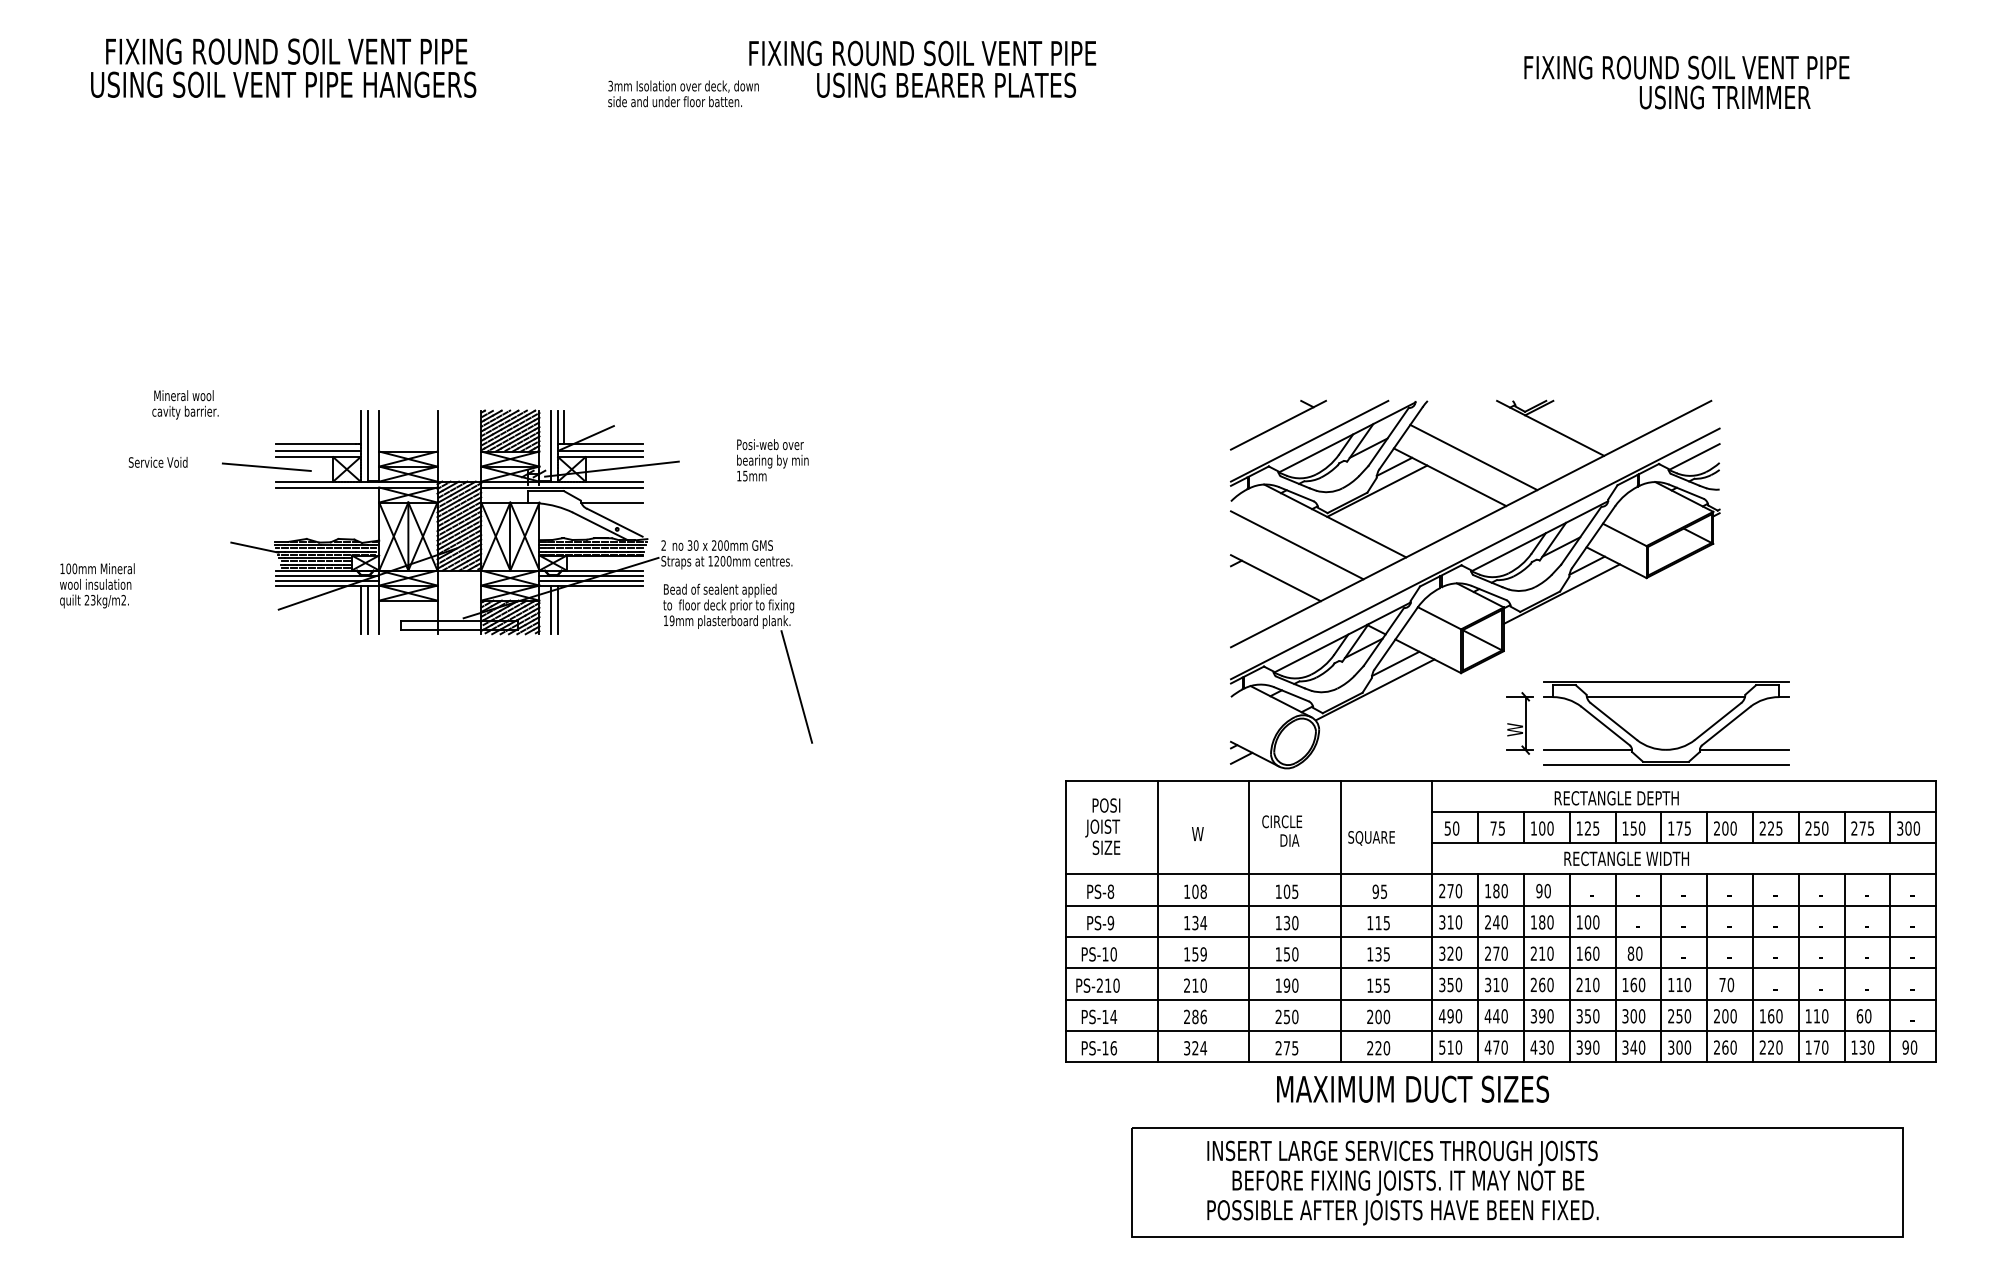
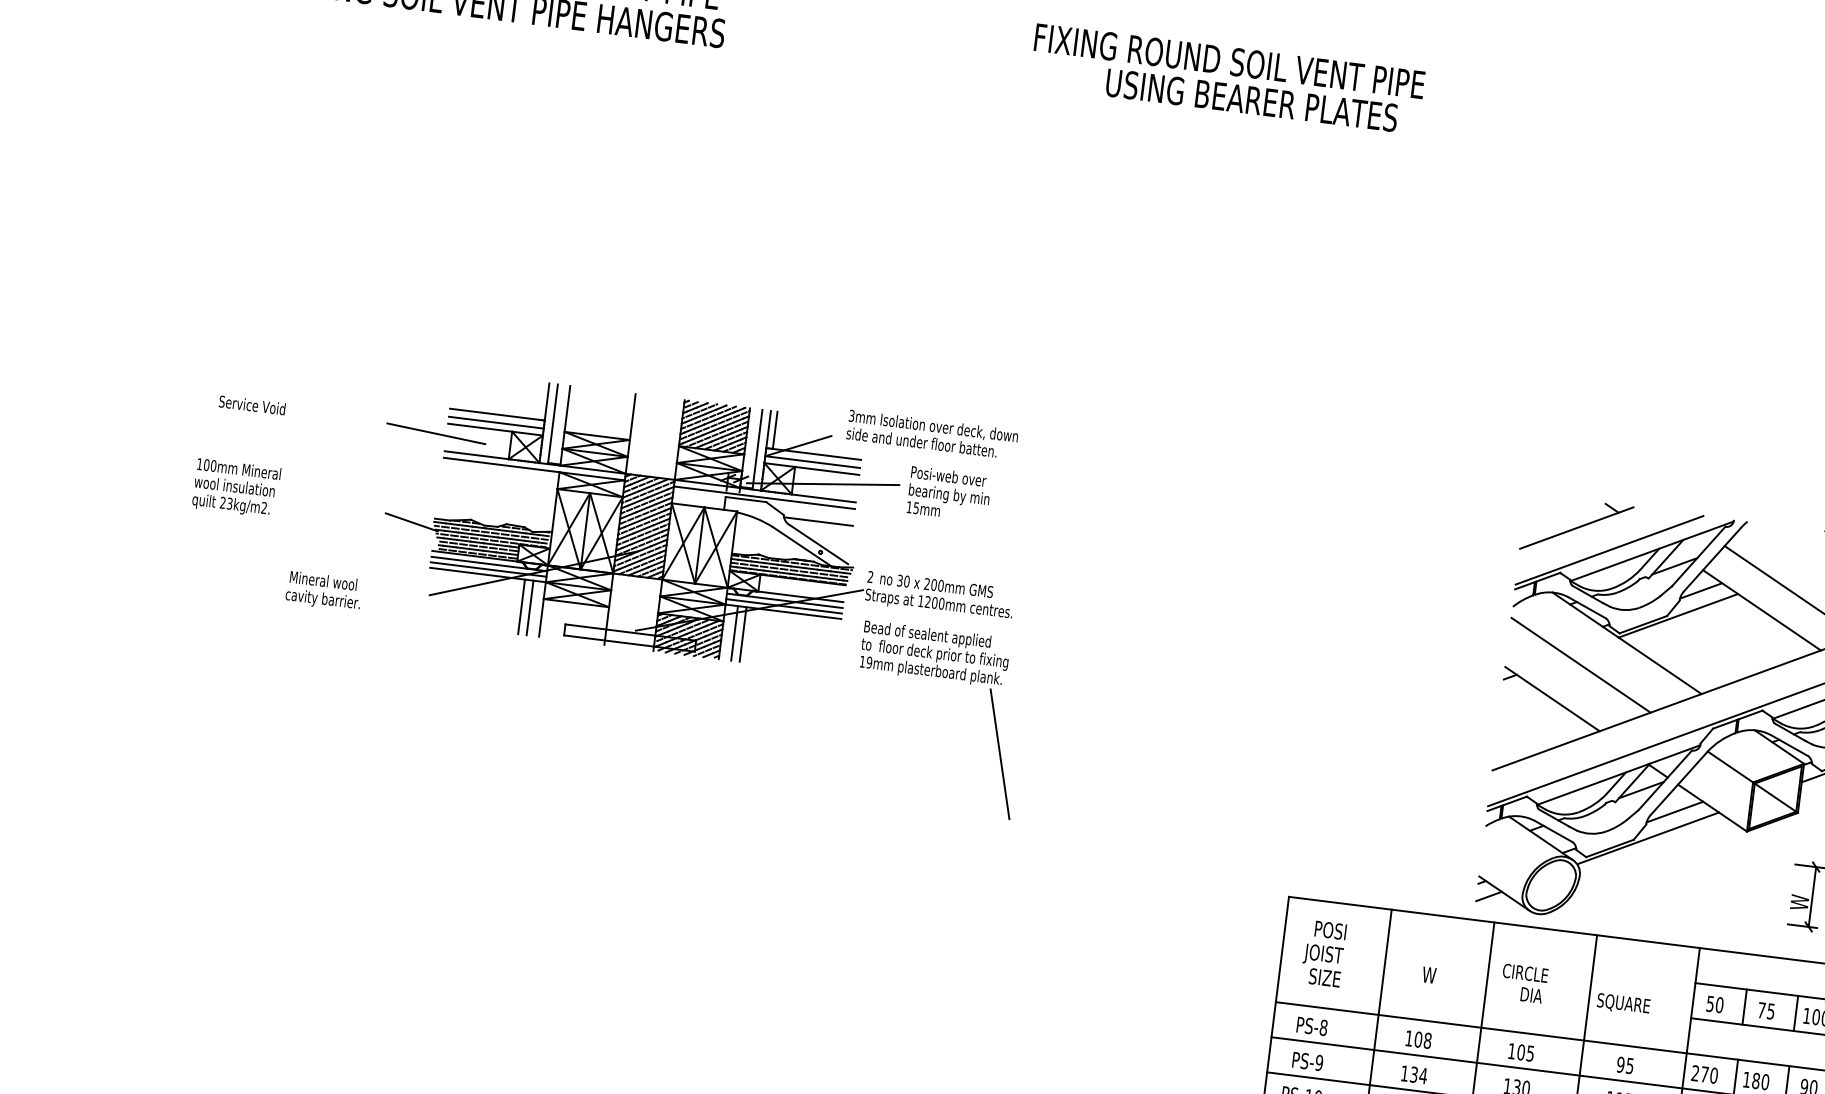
text: (683, 93) -> (932, 434), moved
text: (185, 404) -> (324, 590), moved
text: (772, 460) -> (948, 494), moved
text: (157, 462) -> (251, 405), moved
text: (97, 585) -> (236, 487), moved

